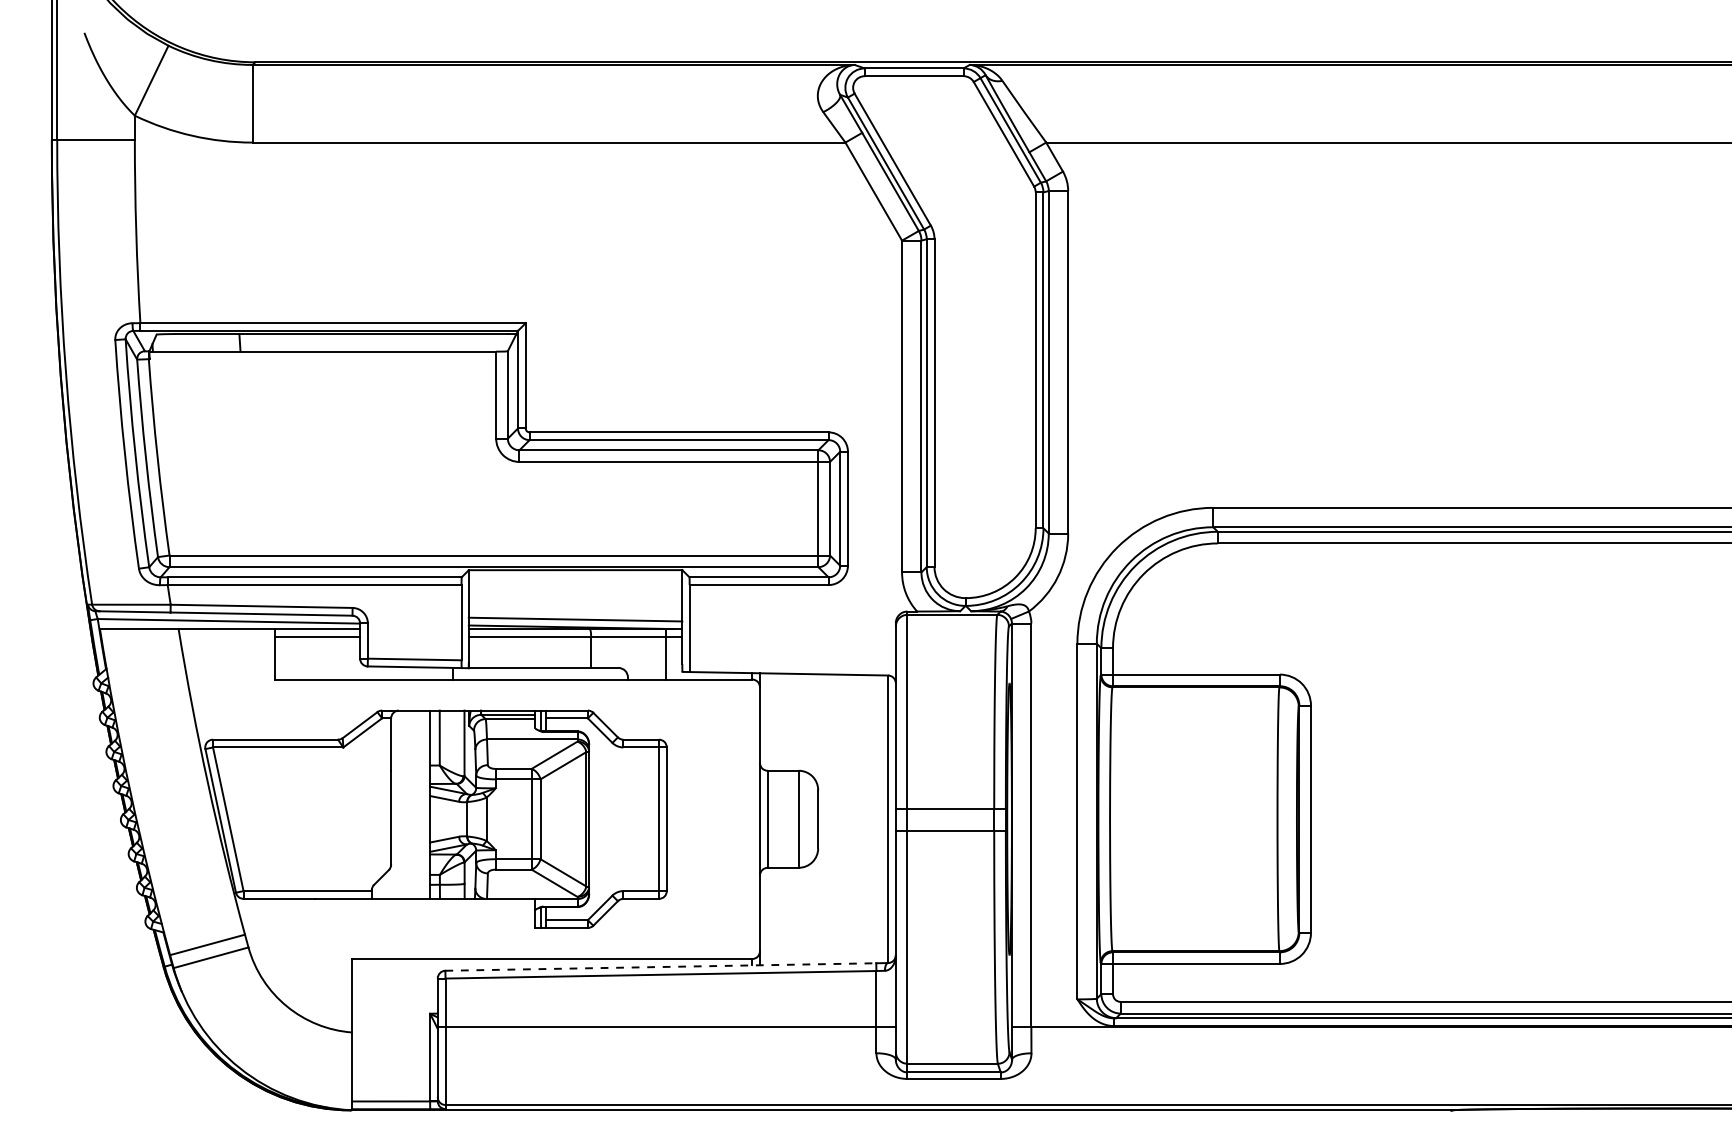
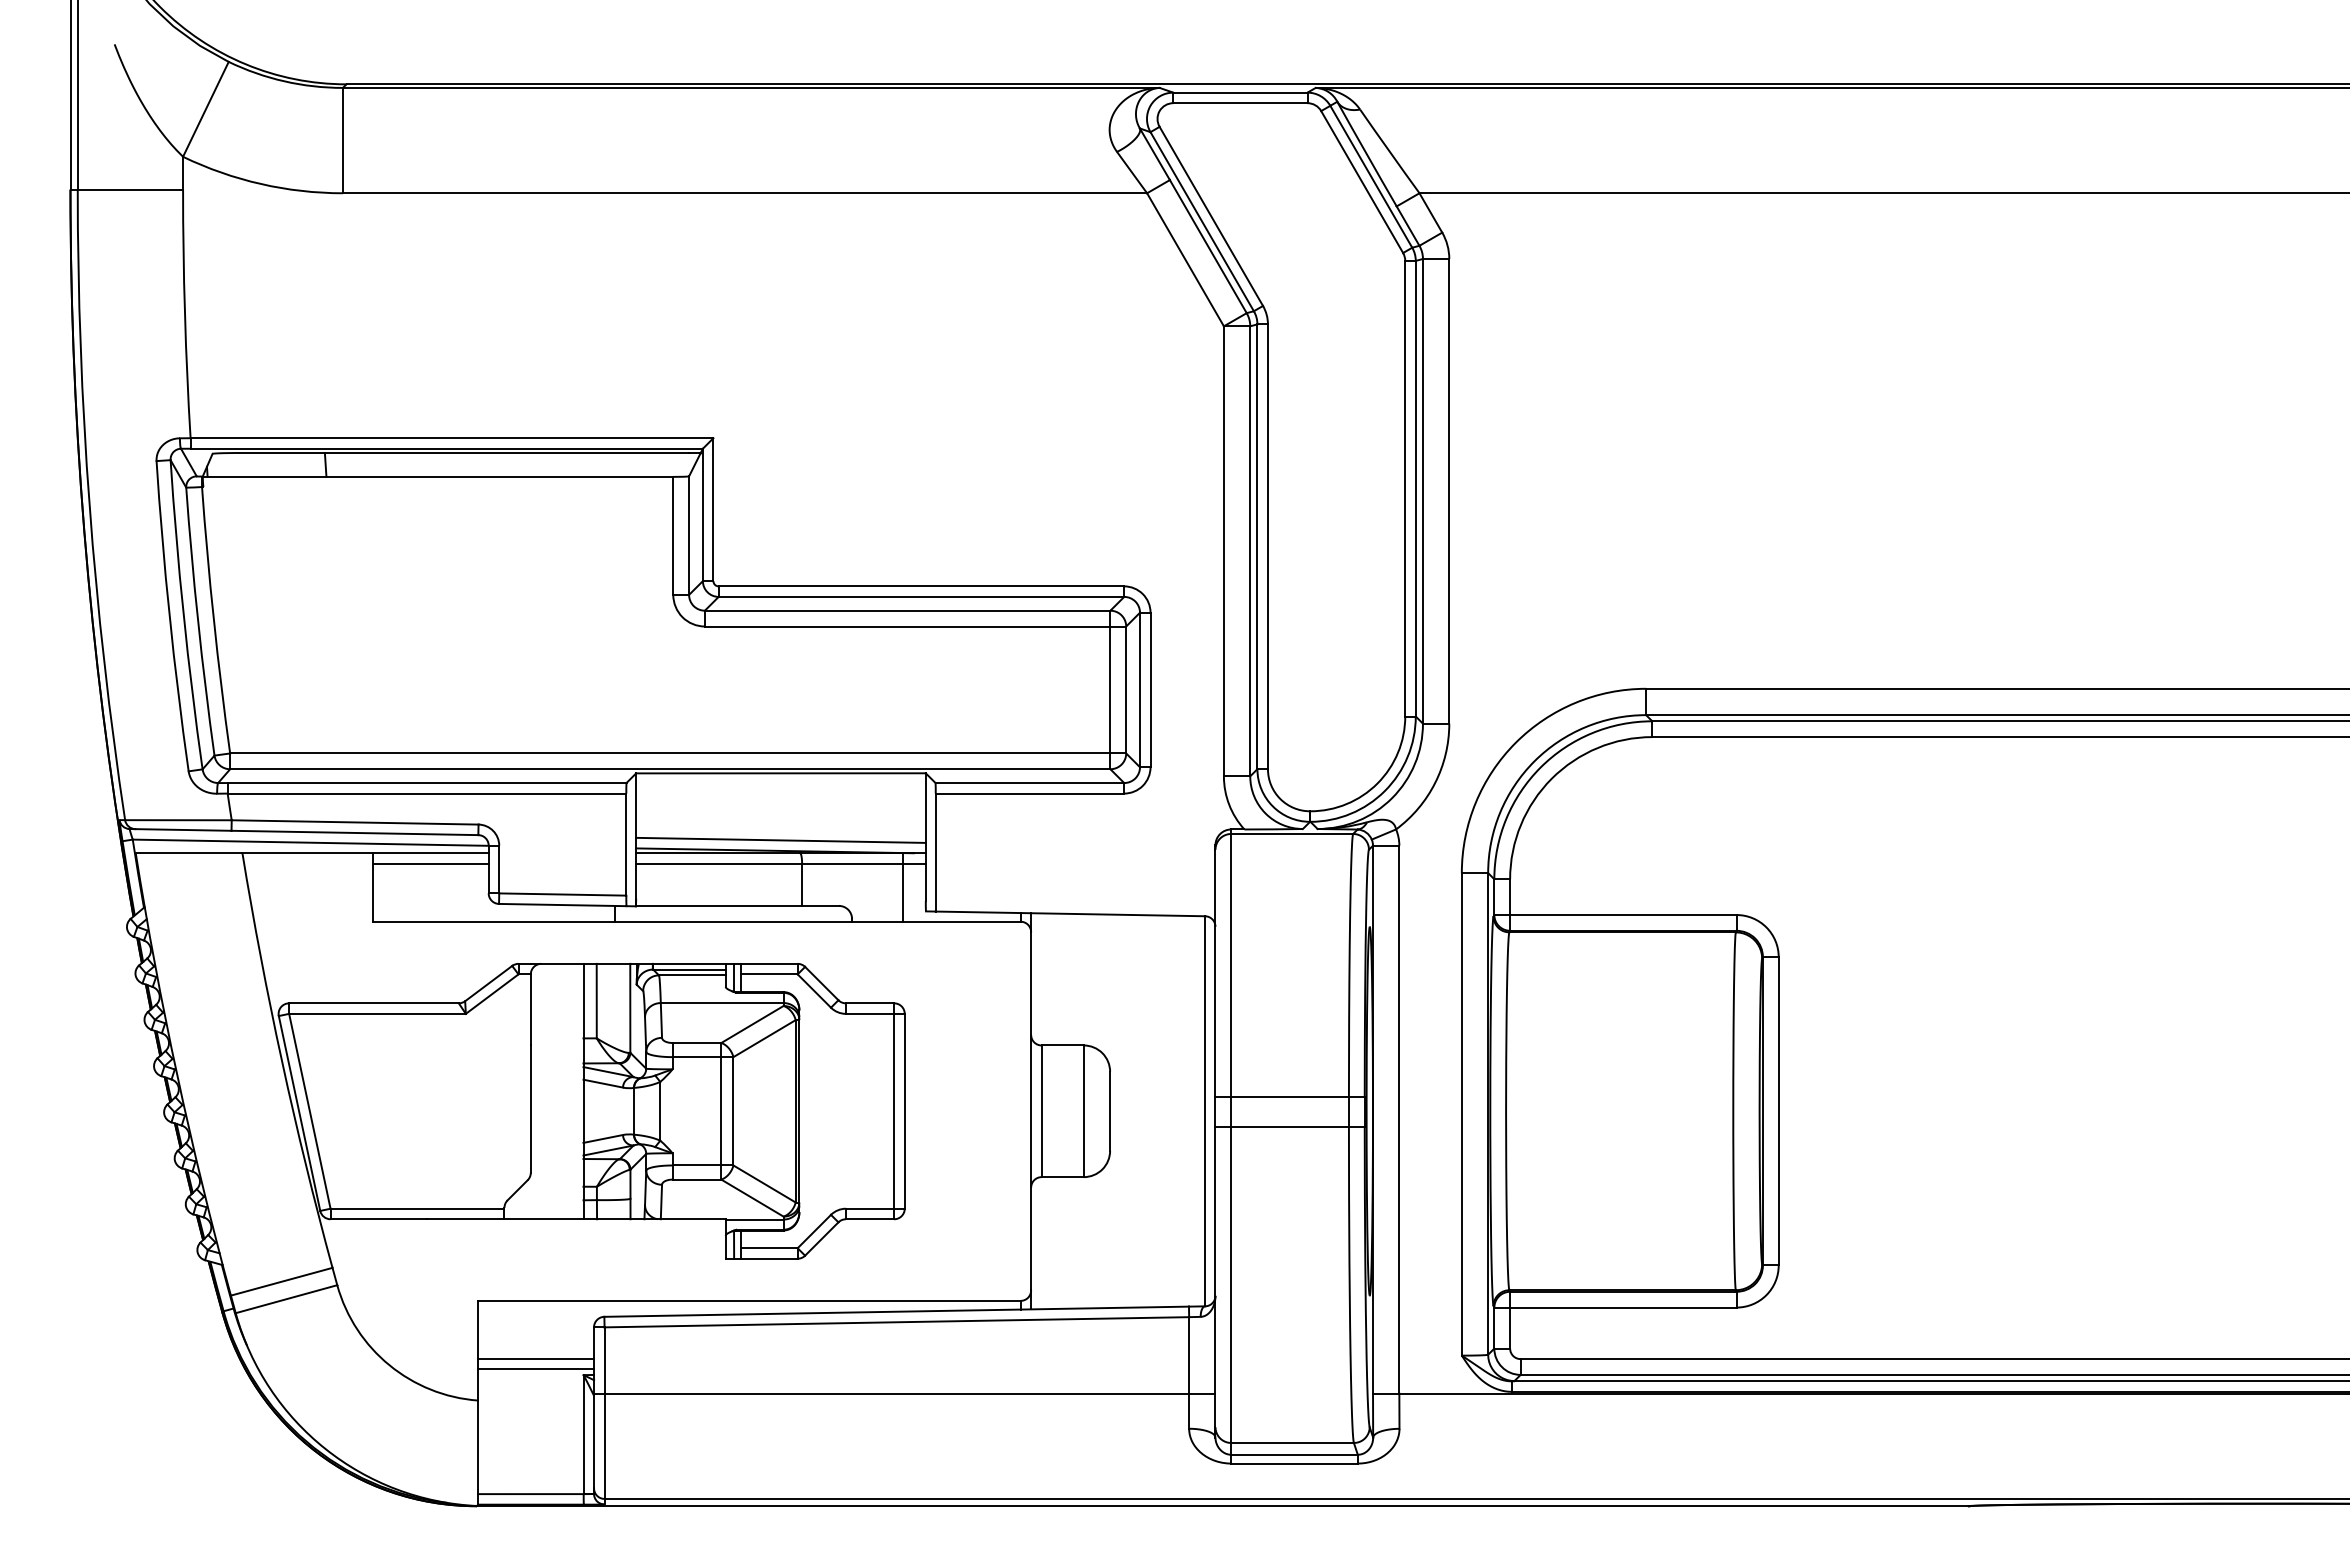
line: (661, 966) -> (897, 1311), dashed -> solid
line: (395, 1001) -> (536, 1358), added
line: (395, 1009) -> (536, 1369), added

